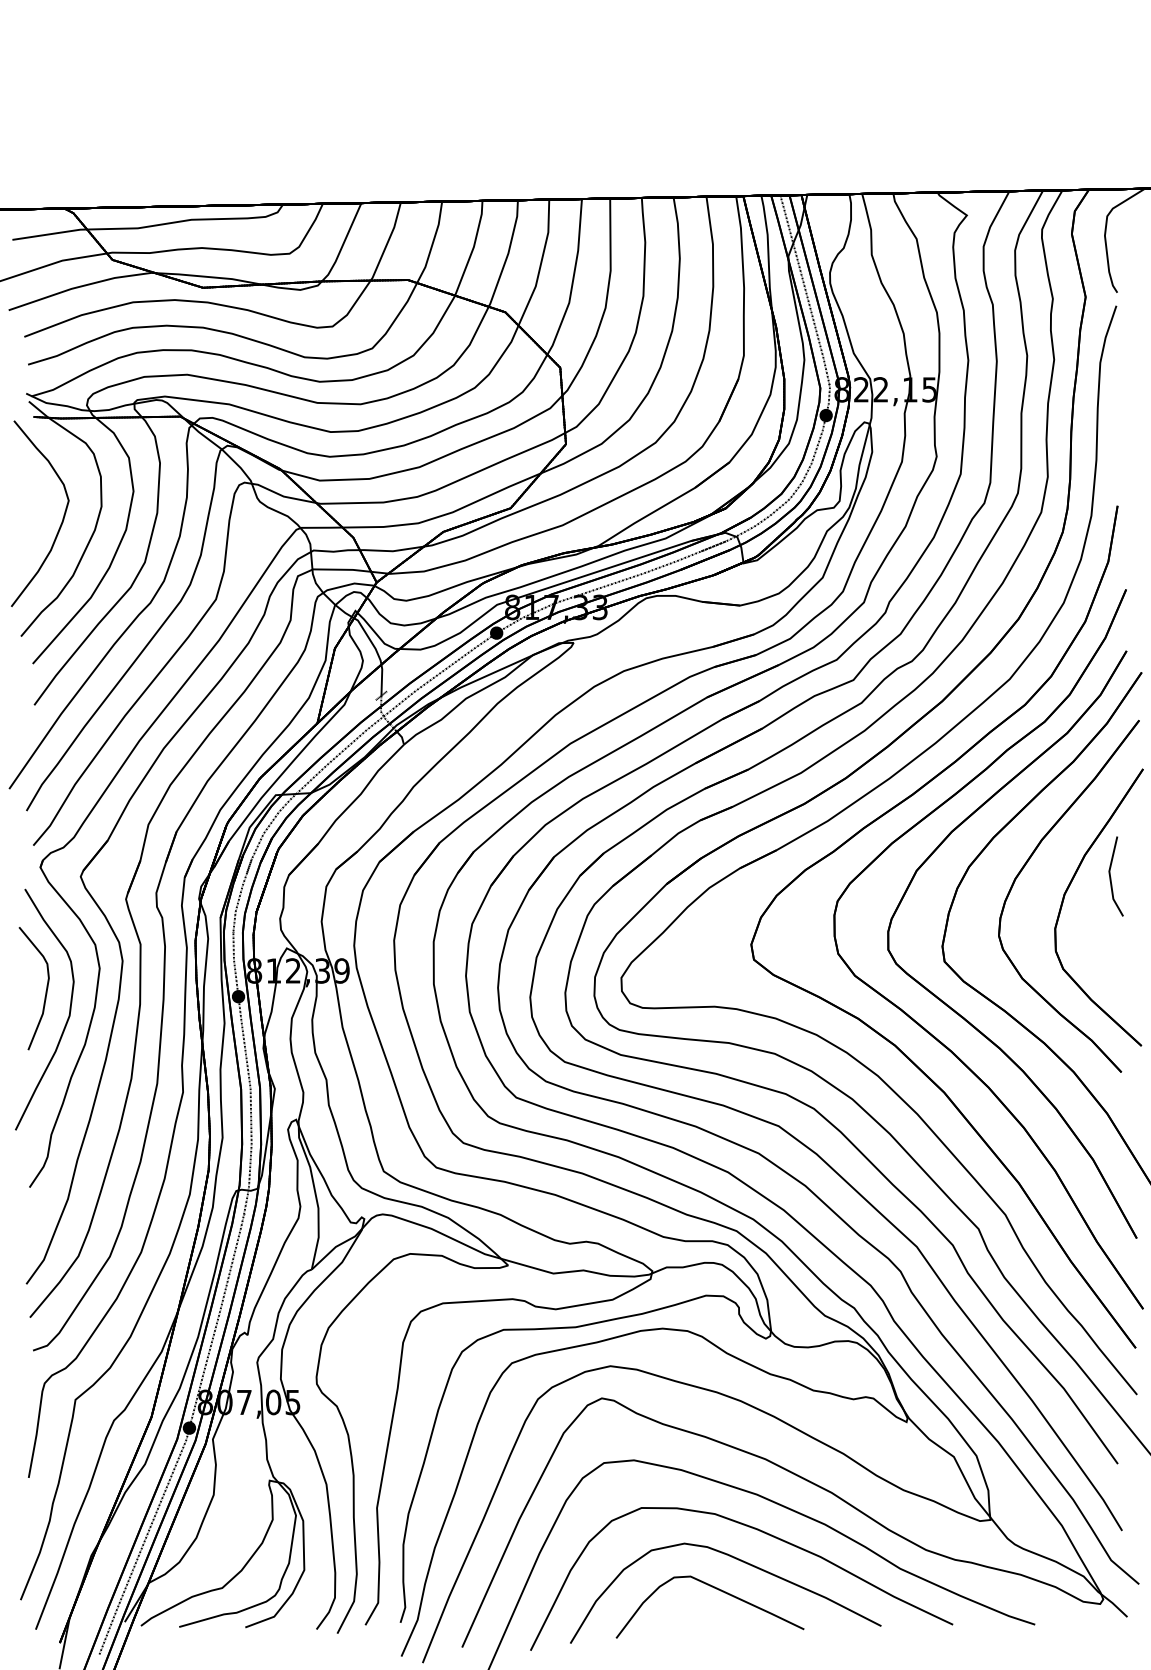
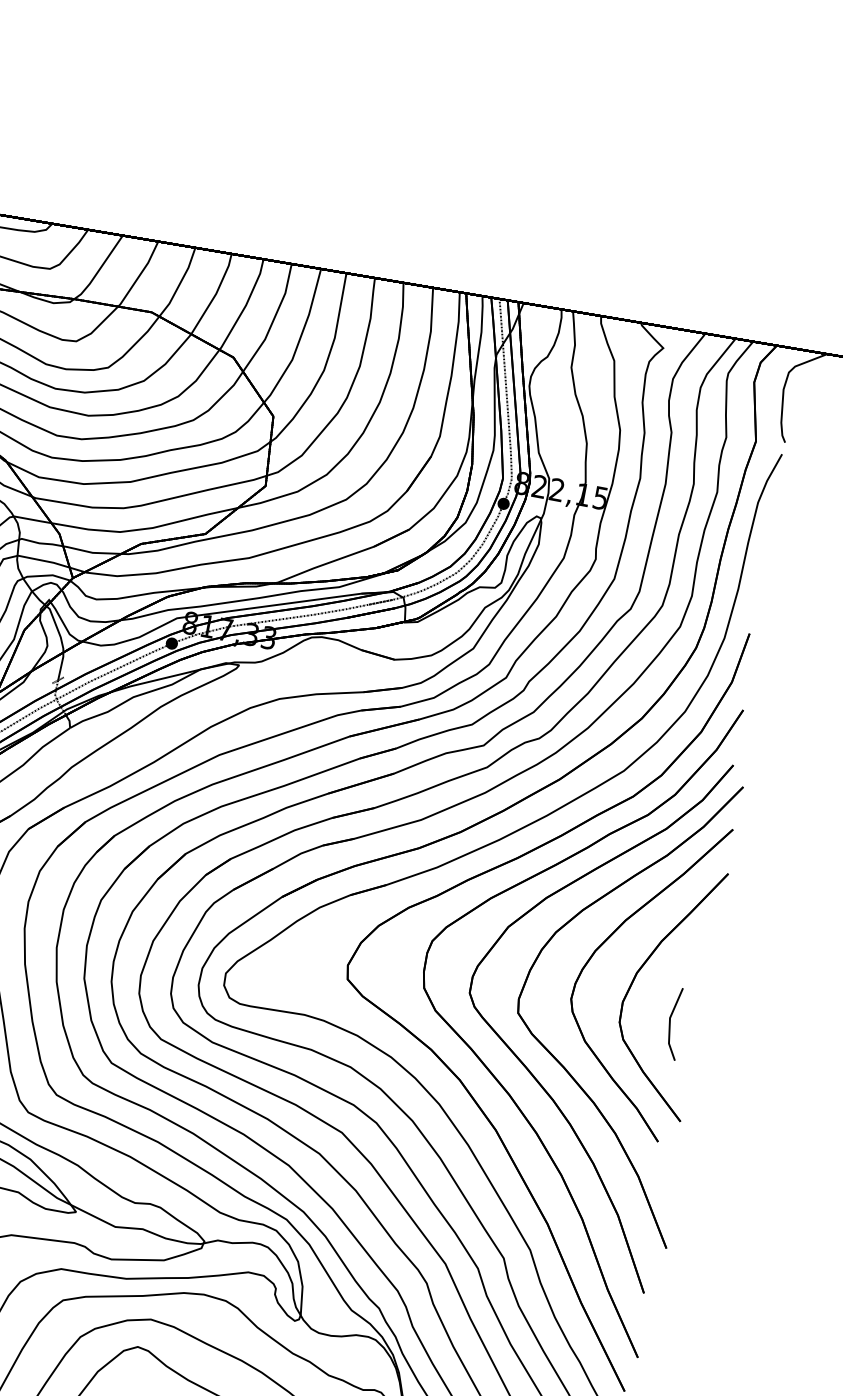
part: (1115, 876) -> (674, 1023), moved

